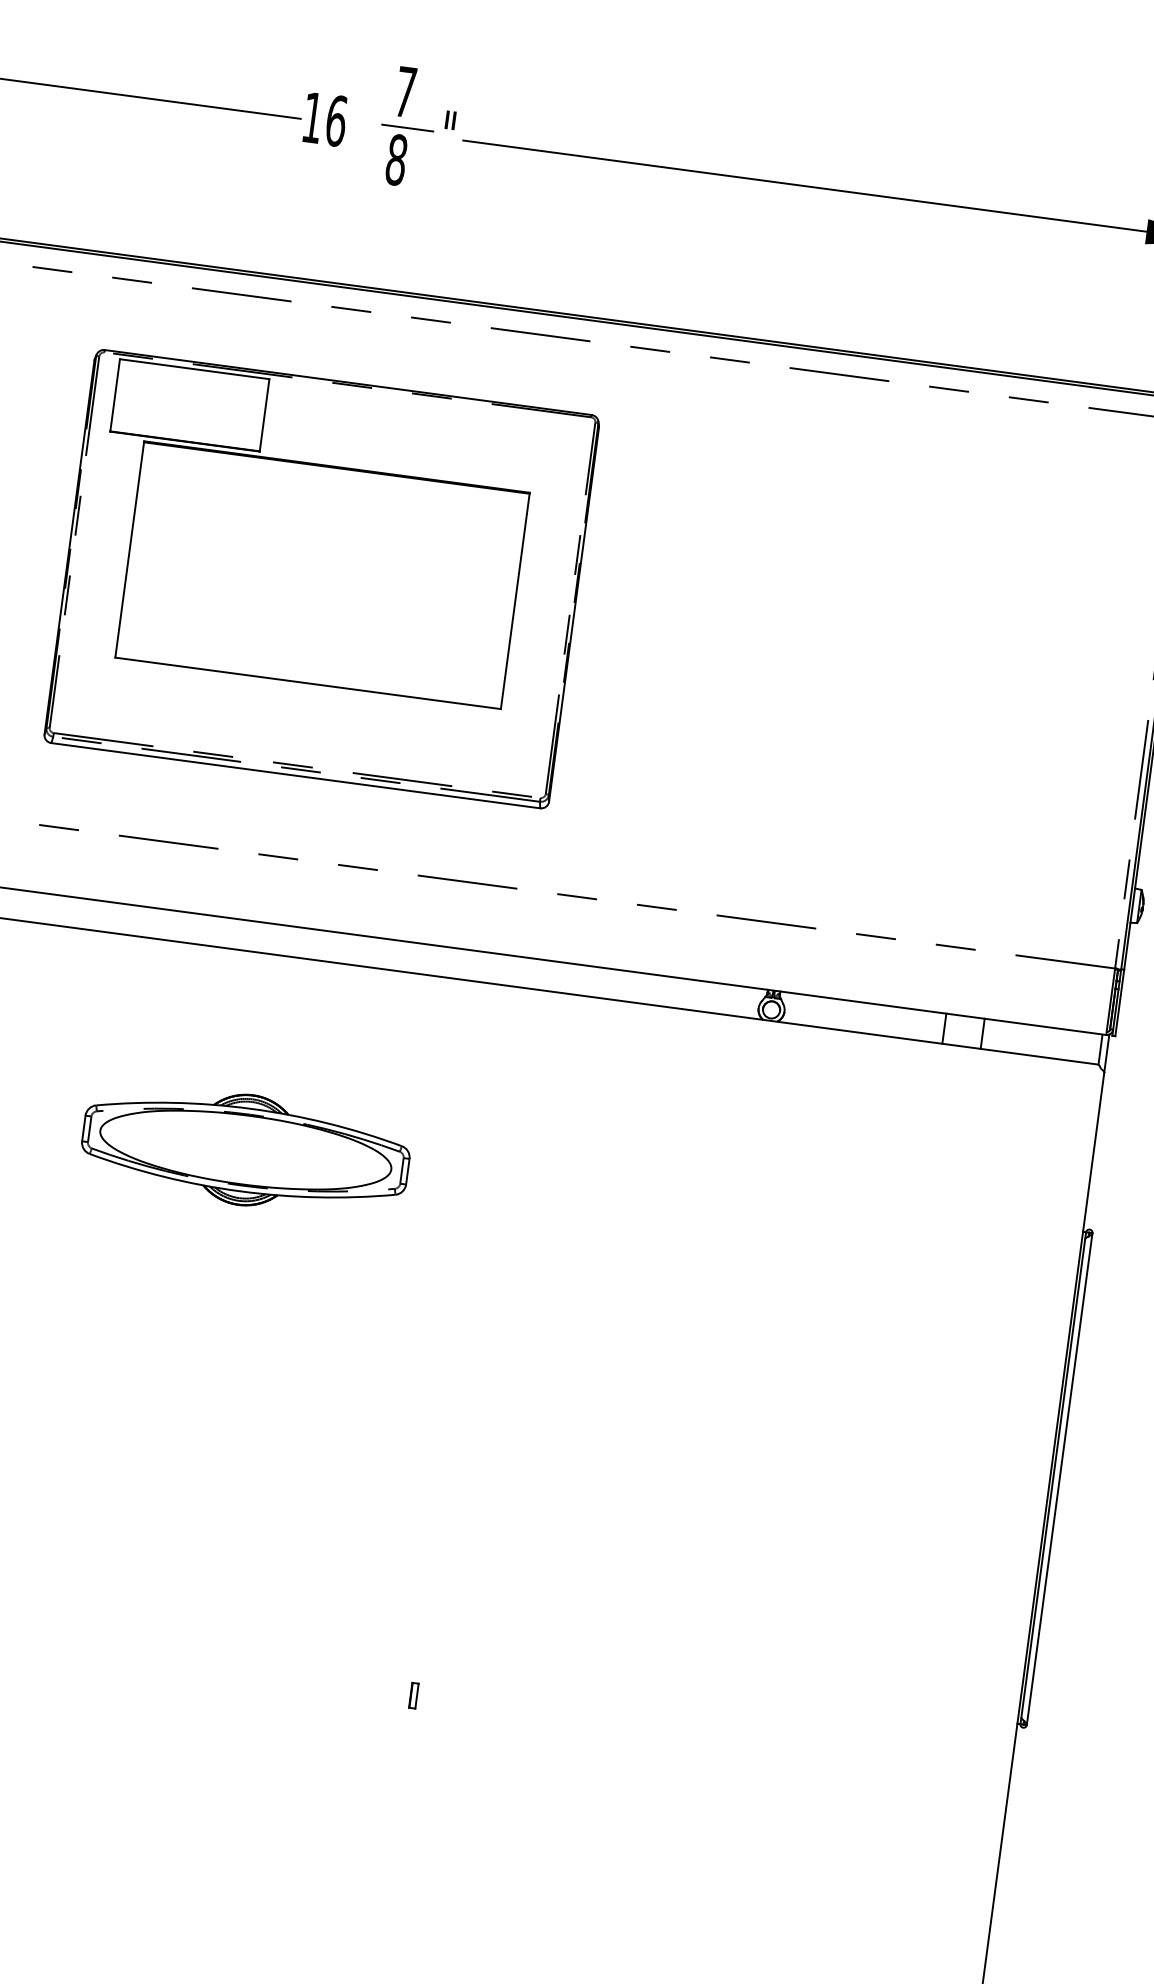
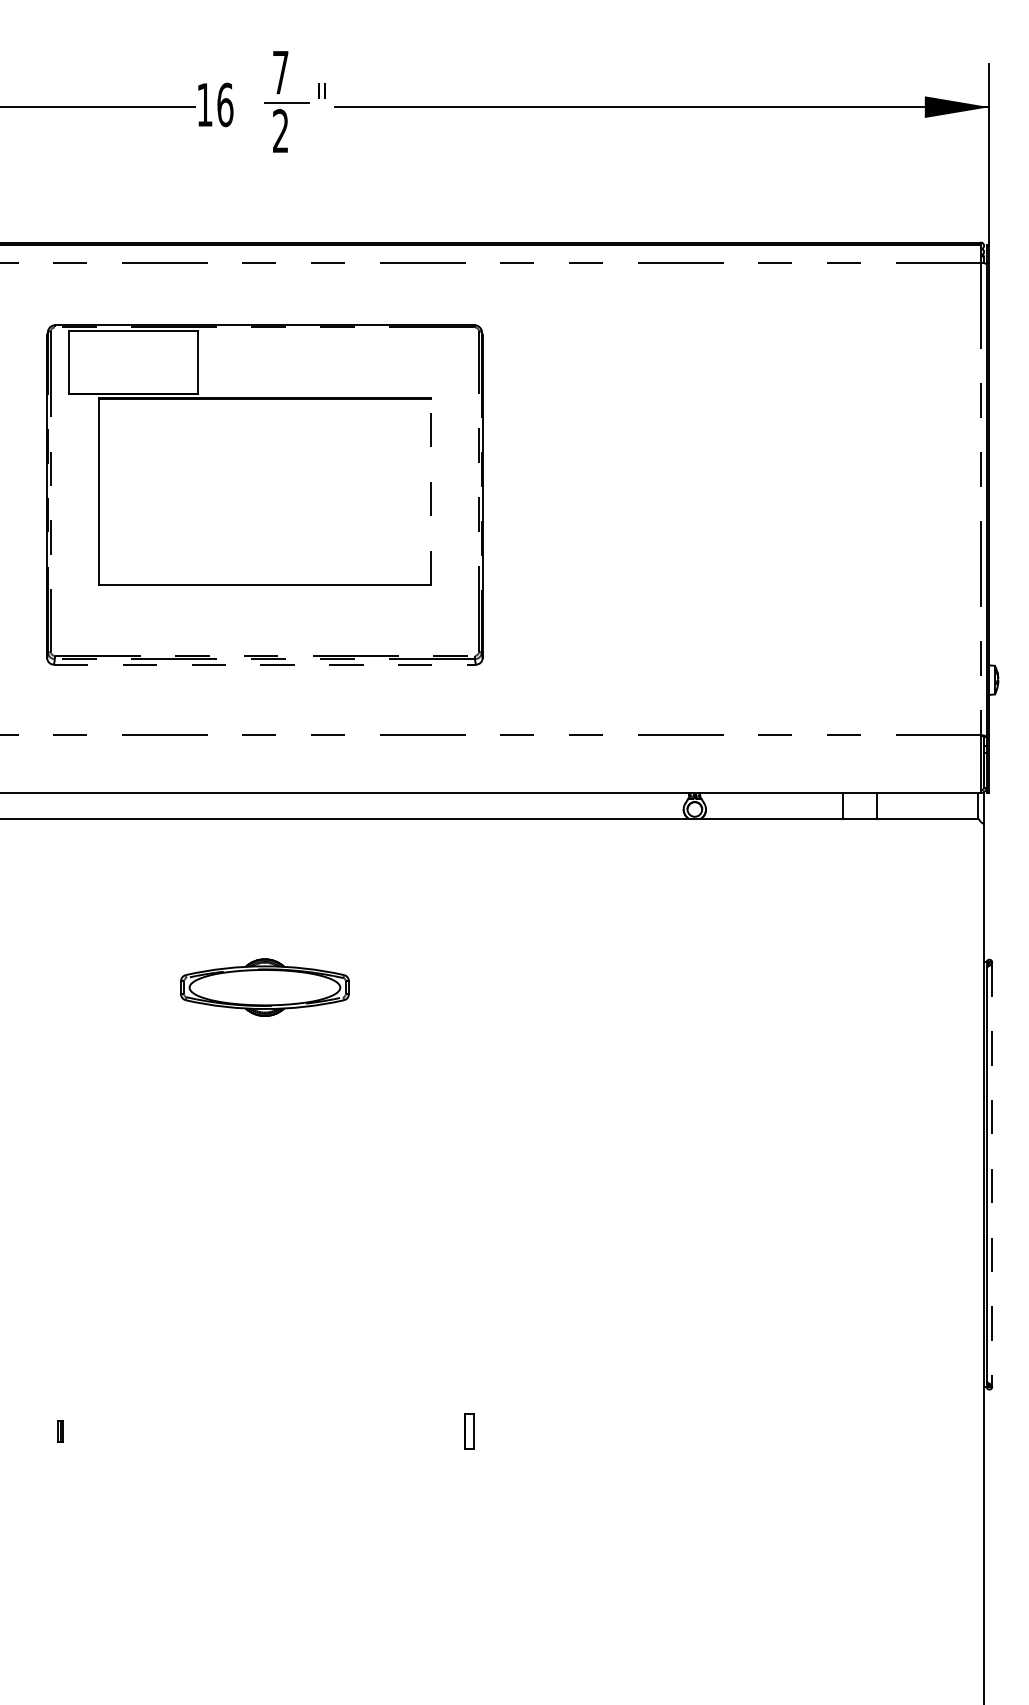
text: (396, 160) -> (280, 131), 8 -> 2
line: (515, 600) -> (431, 491), solid -> dashed
line: (295, 775) -> (264, 664), solid -> dashed
part: (245, 1149) -> (264, 987), size x0.6
line: (1059, 1480) -> (992, 1175), solid -> dashed
part: (413, 1695) -> (468, 1431), size x1.6

